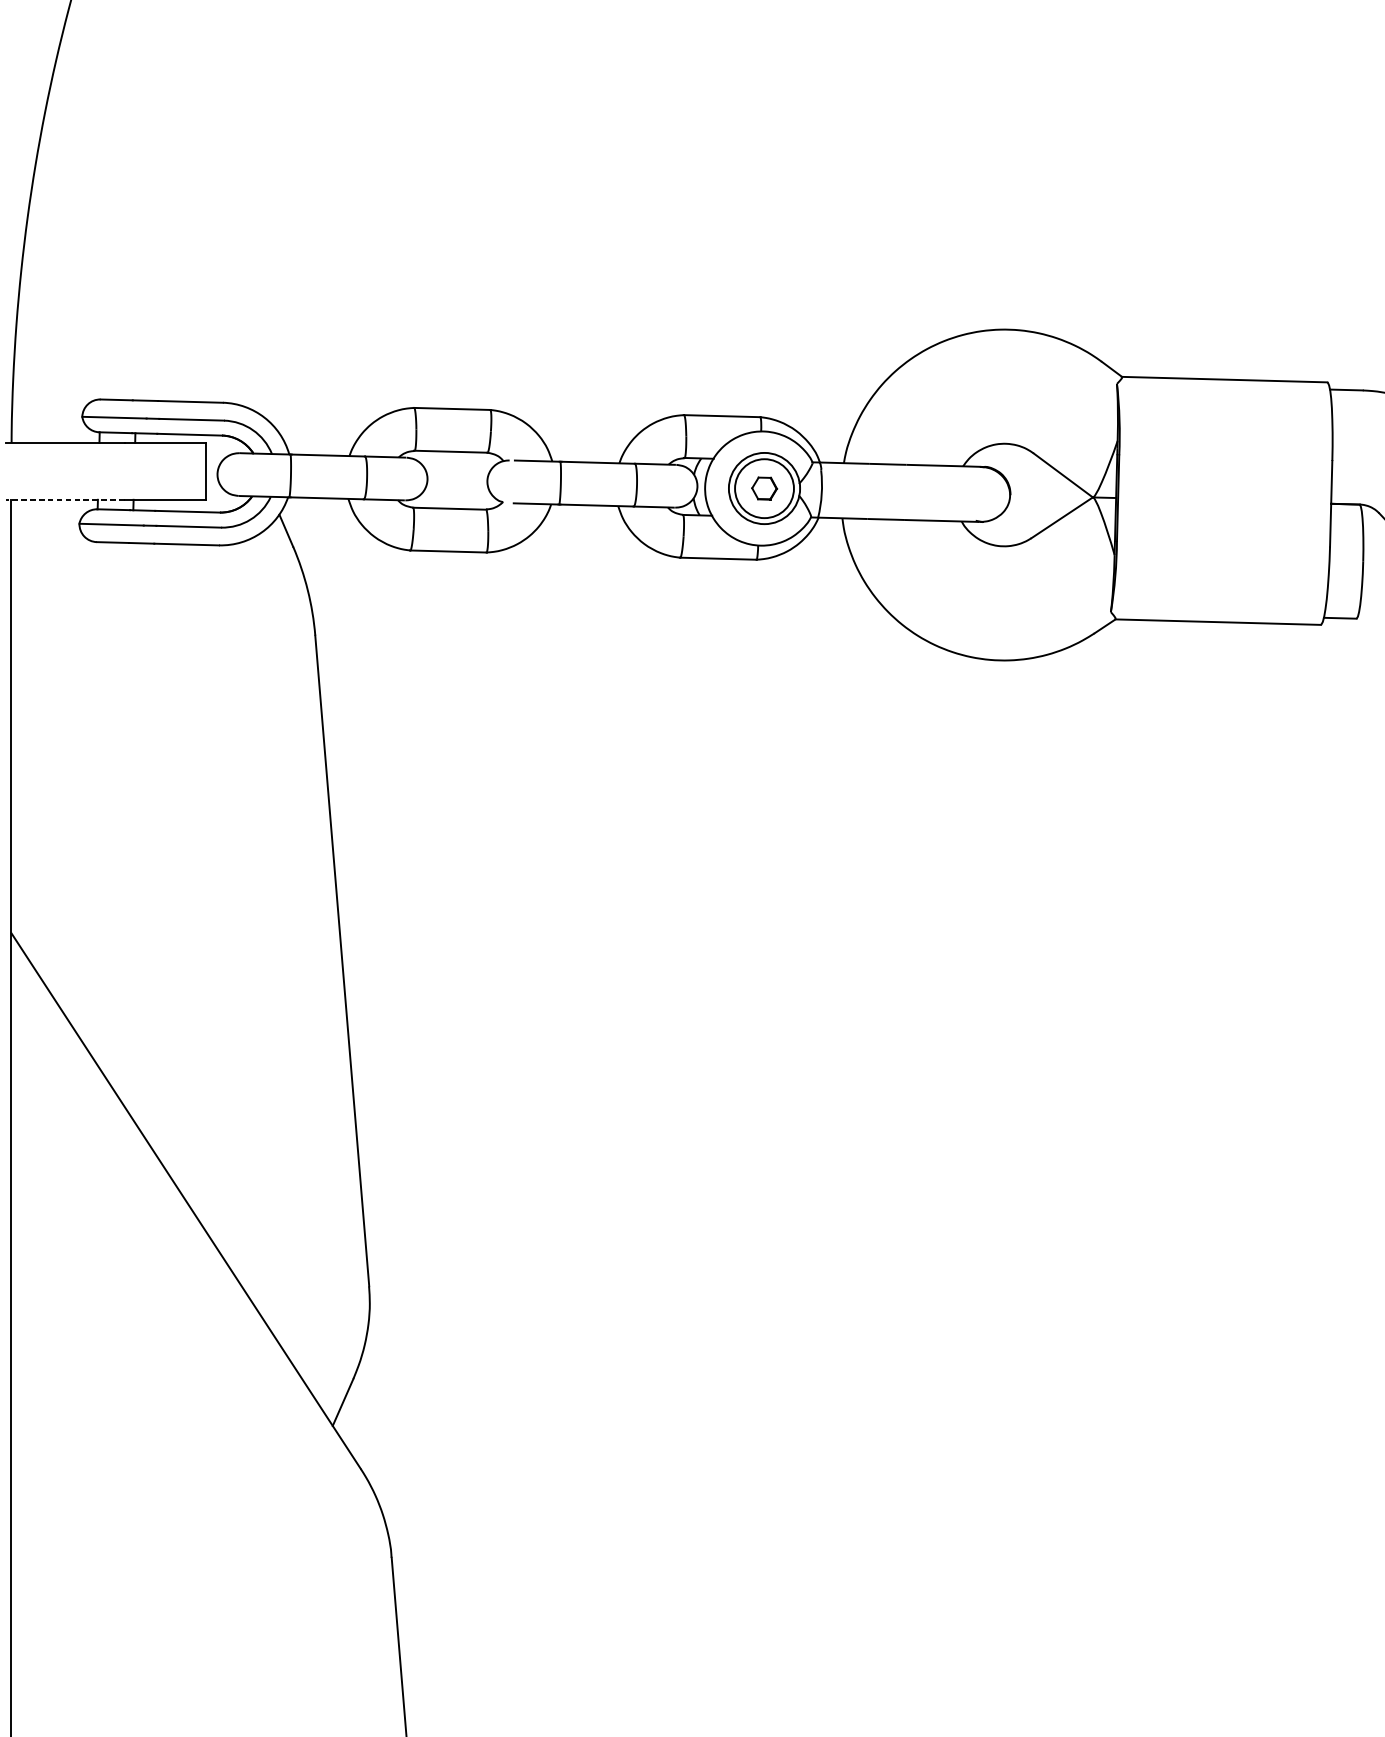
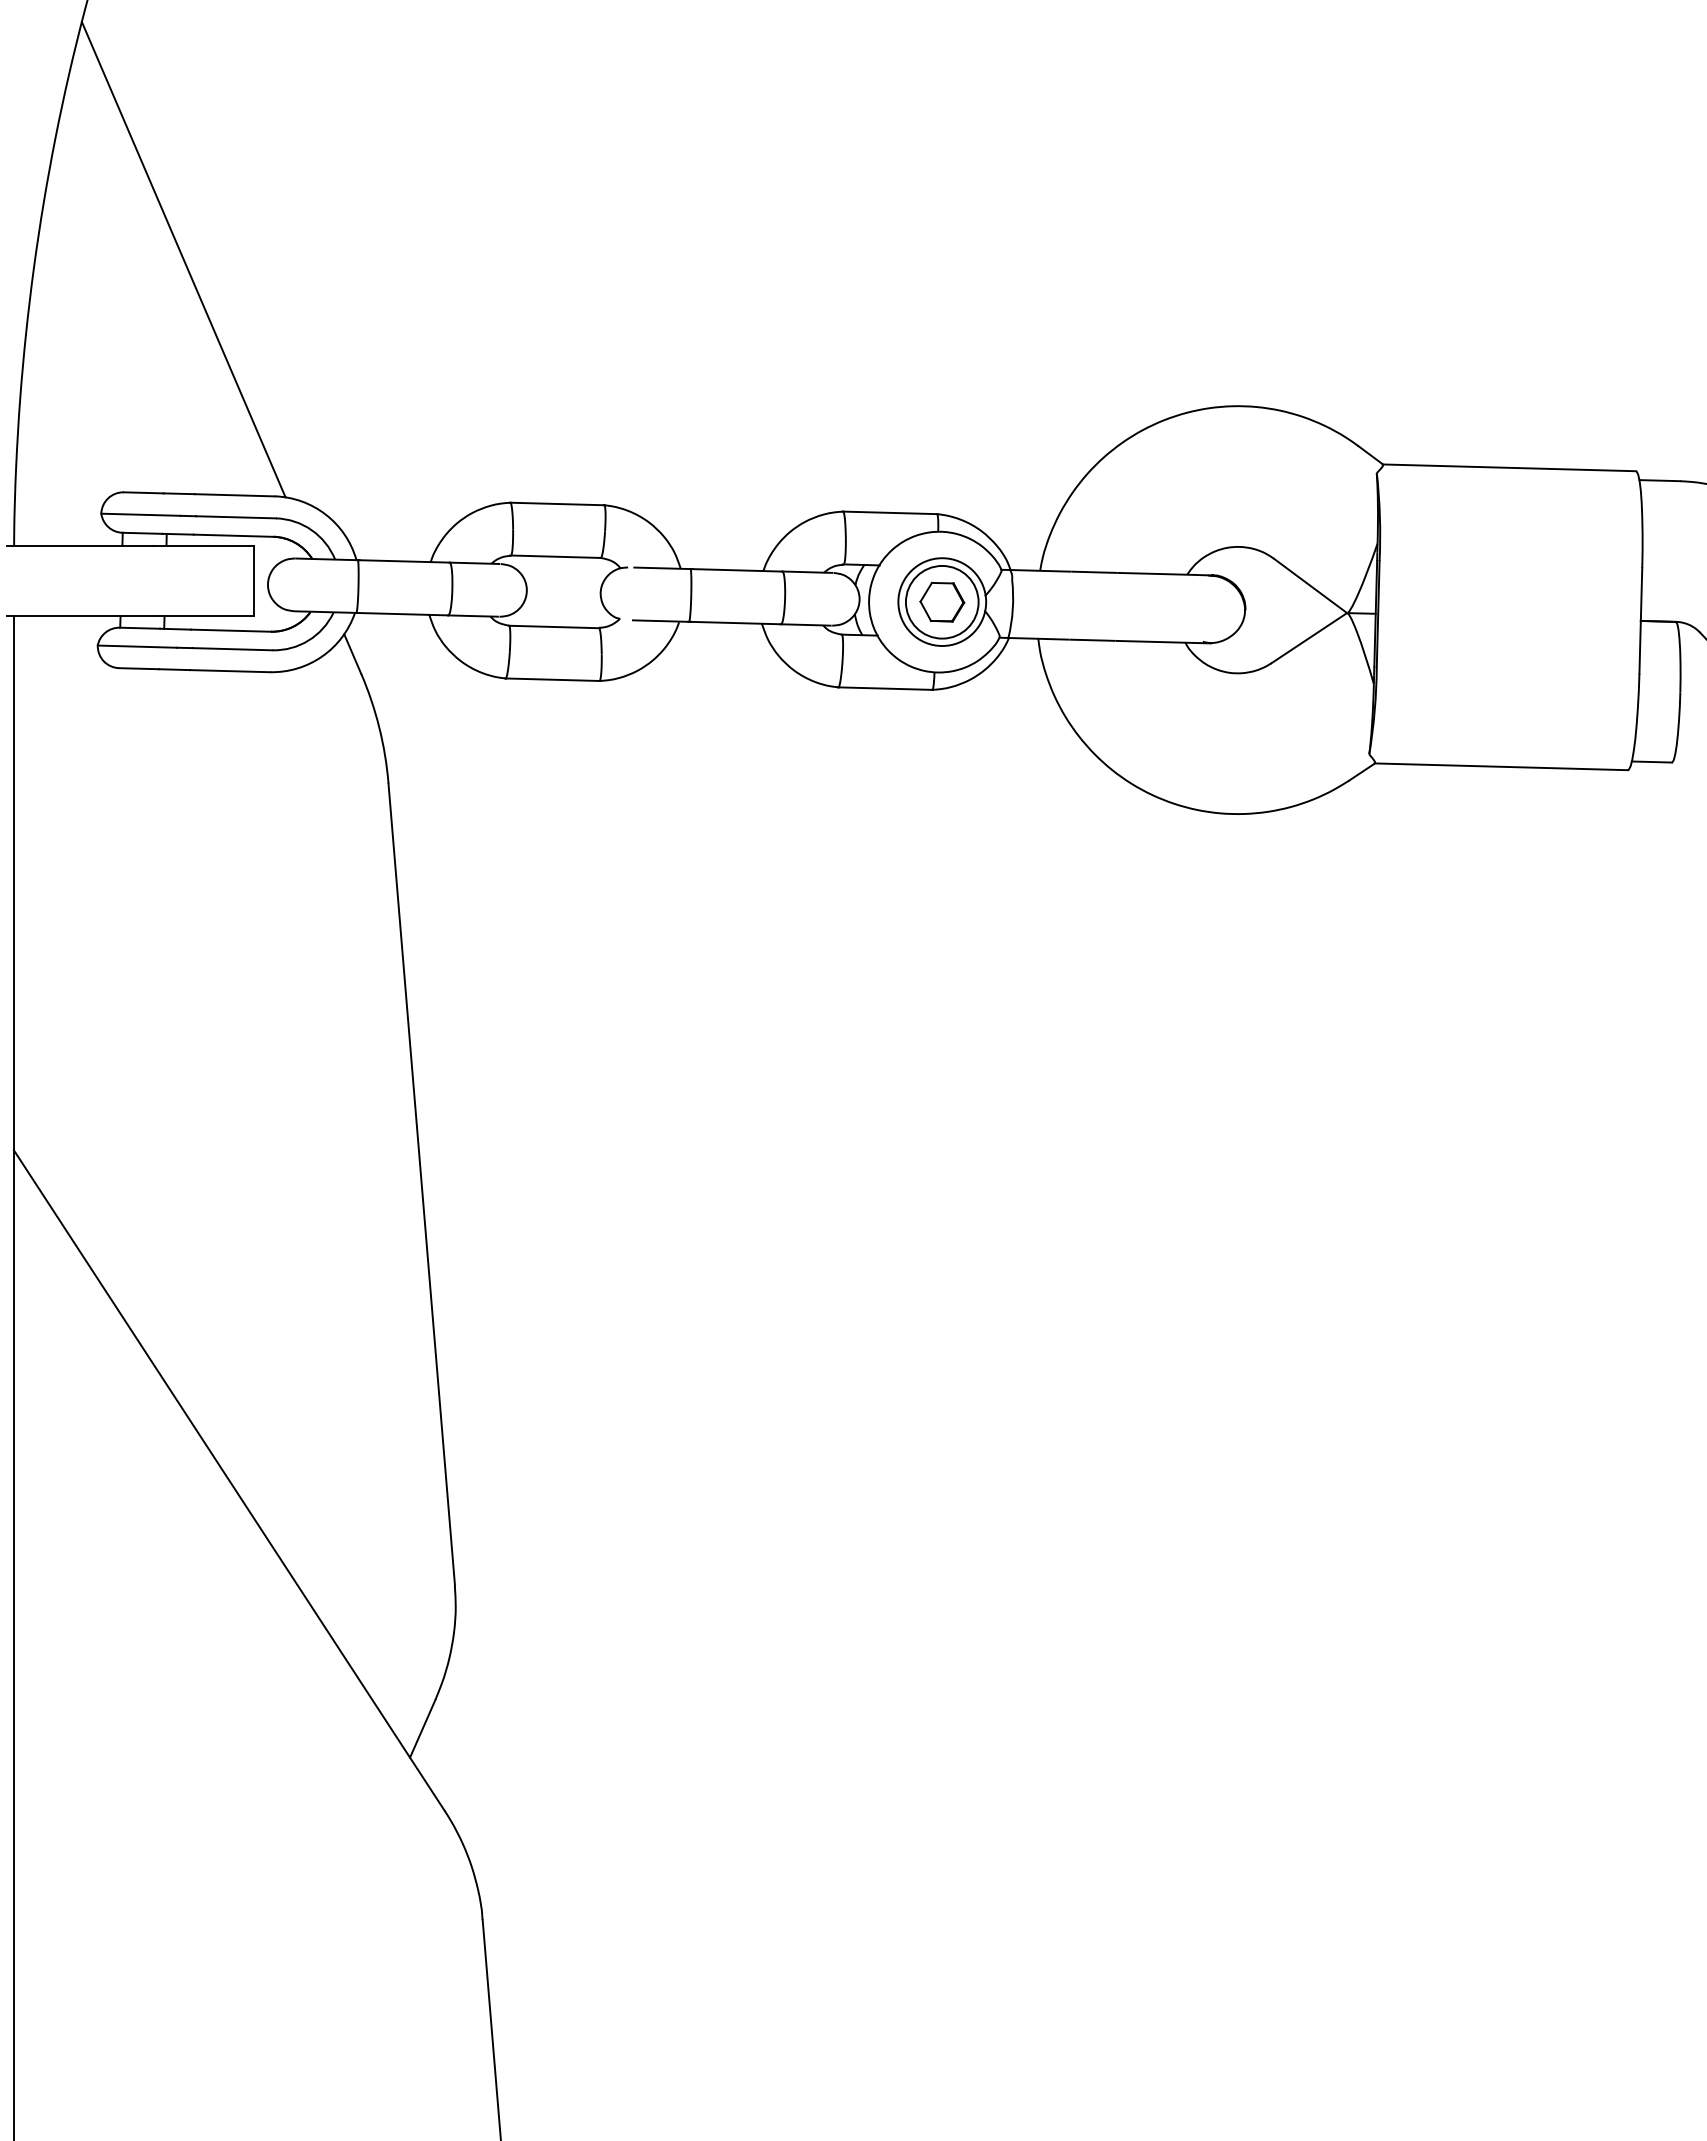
line: (148, 210) -> (183, 259), added
part: (764, 488) -> (942, 601), size x1.43
line: (65, 500) -> (80, 616), dashed -> solid

